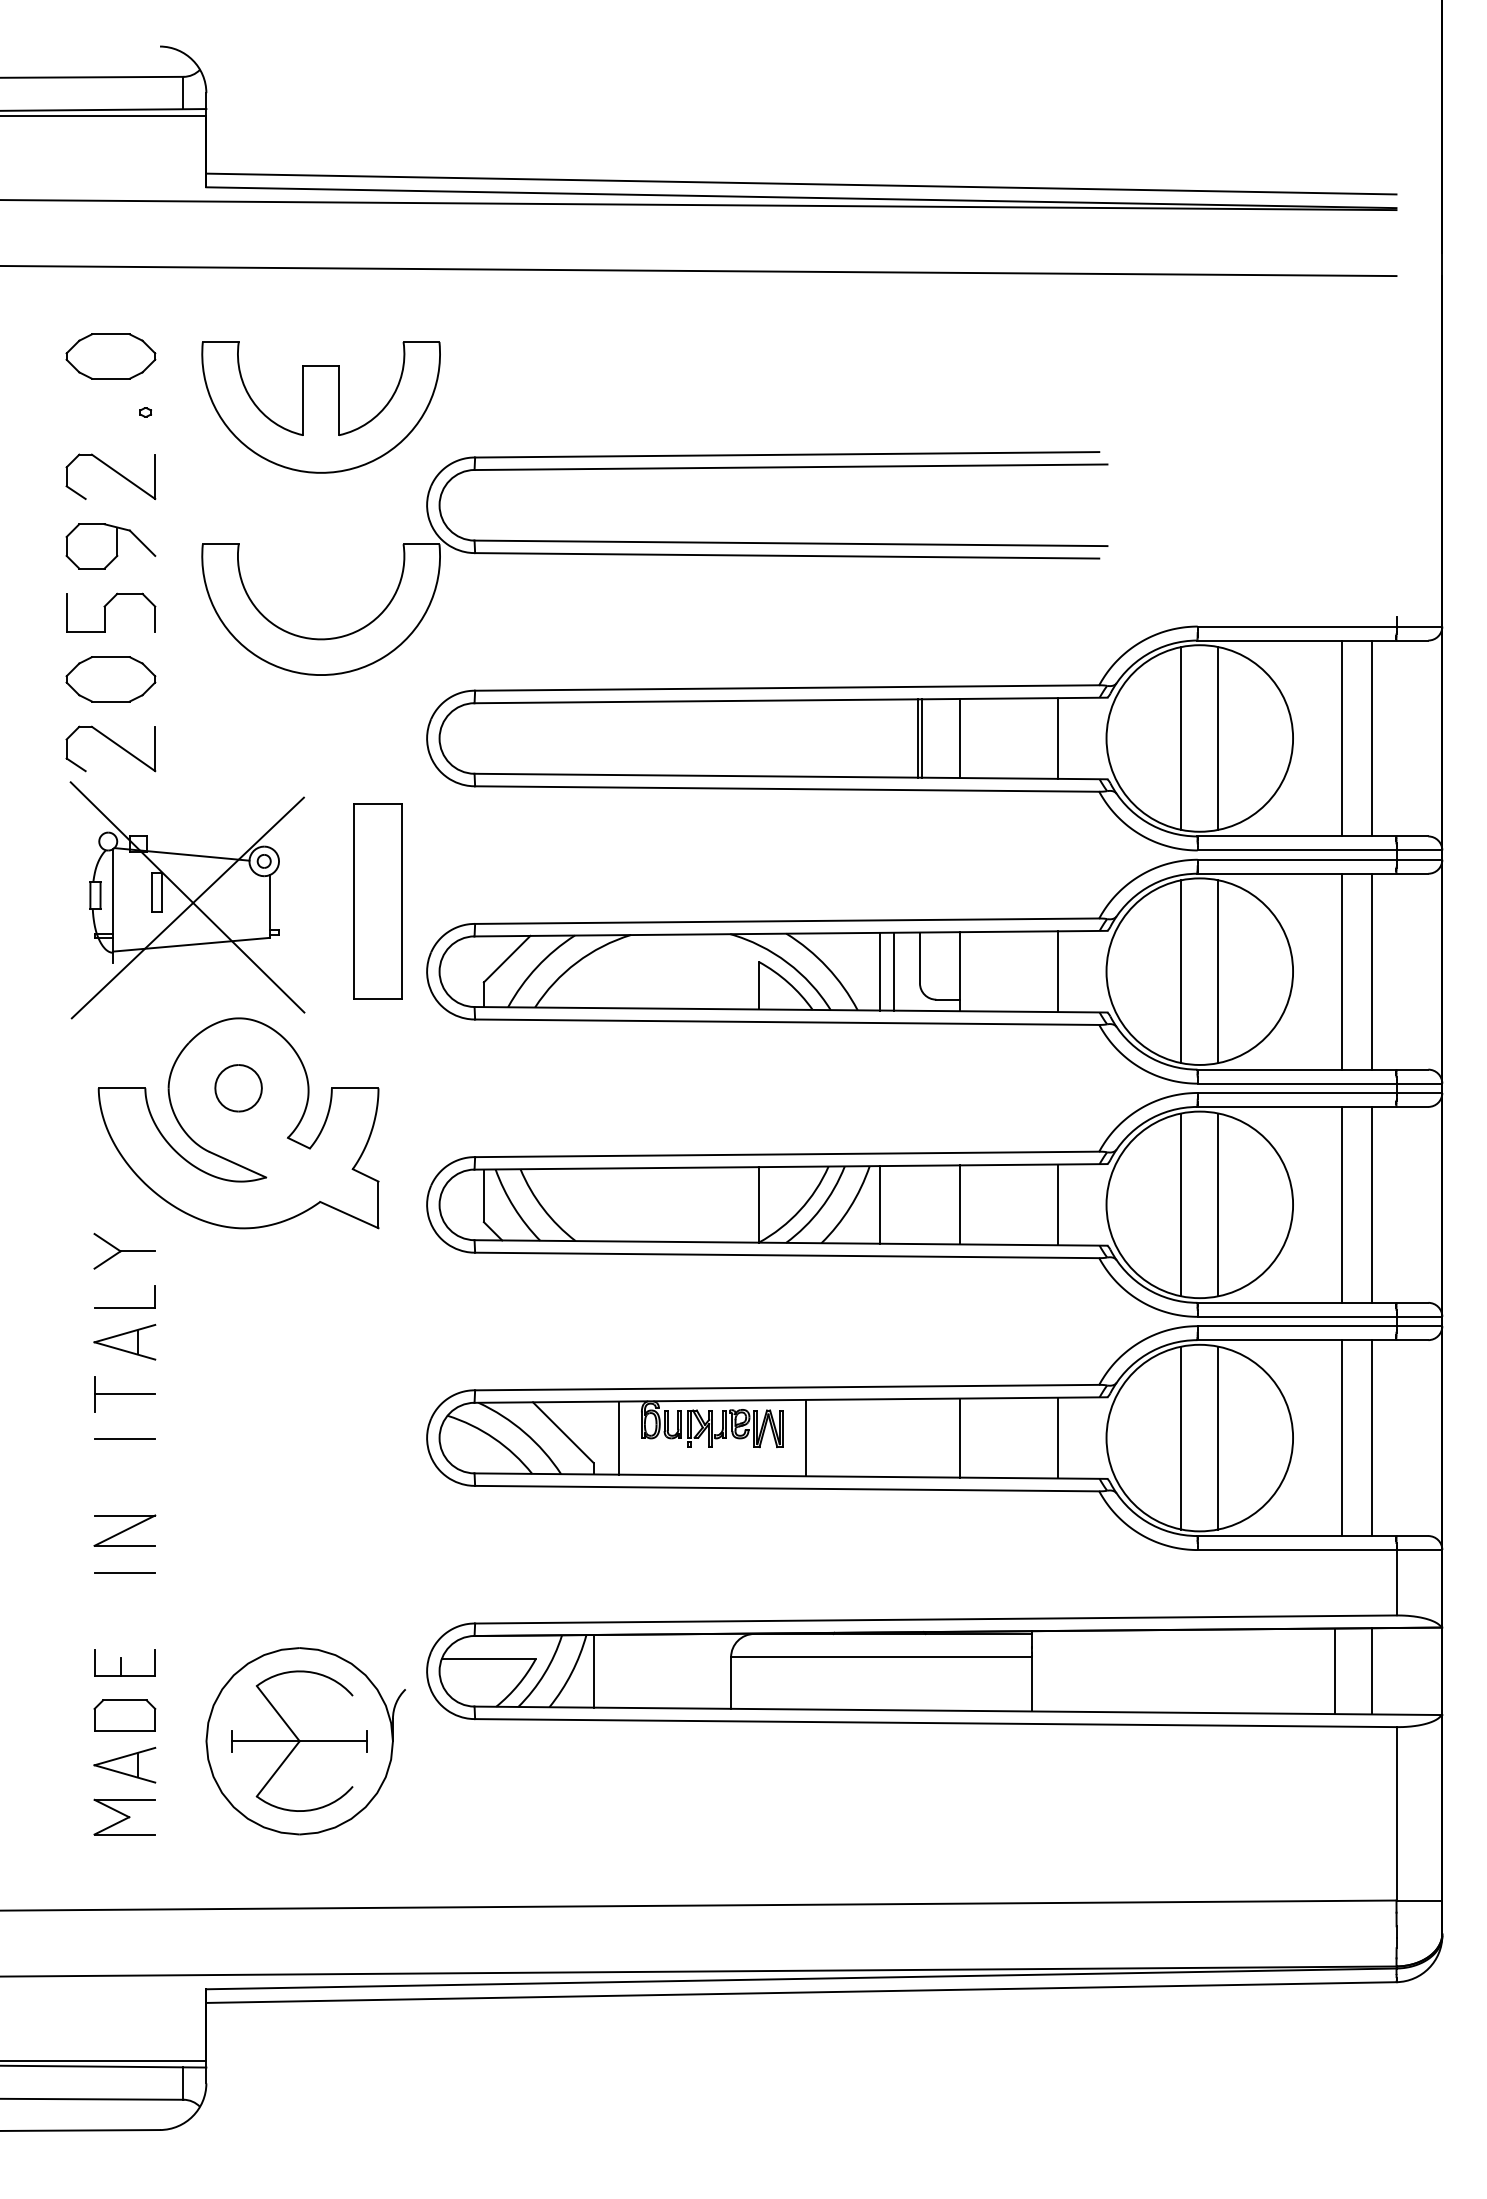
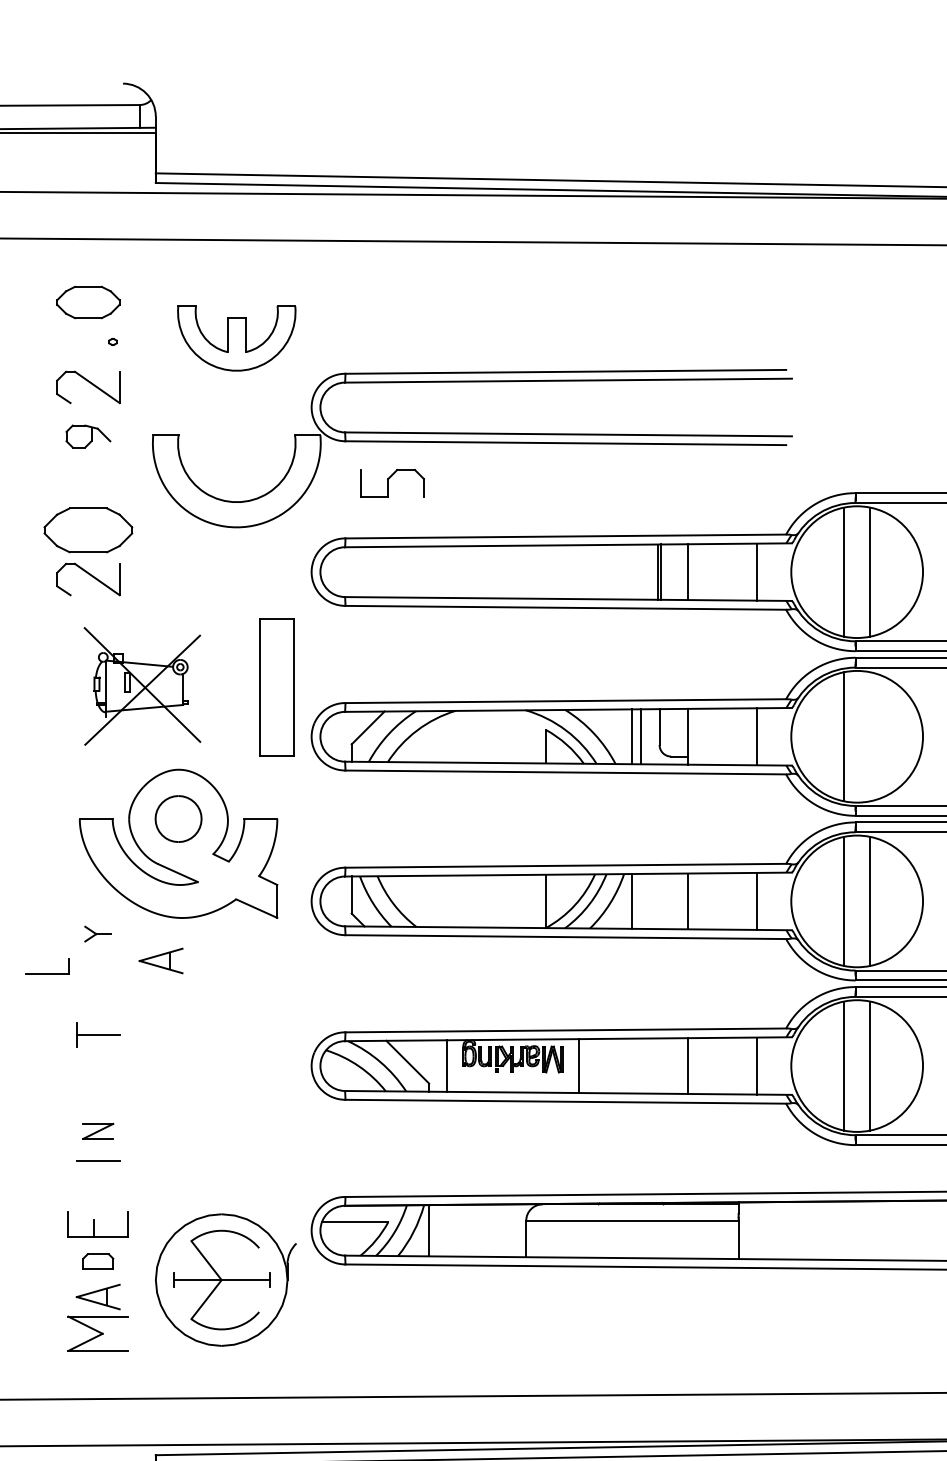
part: (320, 407) -> (236, 338), size x0.7
part: (110, 546) -> (88, 436), size x0.7
part: (111, 612) -> (393, 483), moved
part: (110, 679) -> (88, 530), size x1.4
part: (187, 900) -> (142, 686), size x0.7
line: (1218, 971) -> (870, 736), removed
part: (238, 1088) -> (178, 819), size x1.4
part: (124, 1250) -> (97, 933), size x0.6
part: (124, 1307) -> (47, 973), moved
part: (124, 1342) -> (160, 961), moved
line: (124, 1438) -> (97, 1066), removed
part: (124, 1530) -> (97, 1131), size x0.7
part: (124, 1662) -> (97, 1224), size x1.4
part: (124, 1715) -> (97, 1261), size x0.7
part: (124, 1816) -> (97, 1333), size x1.4

